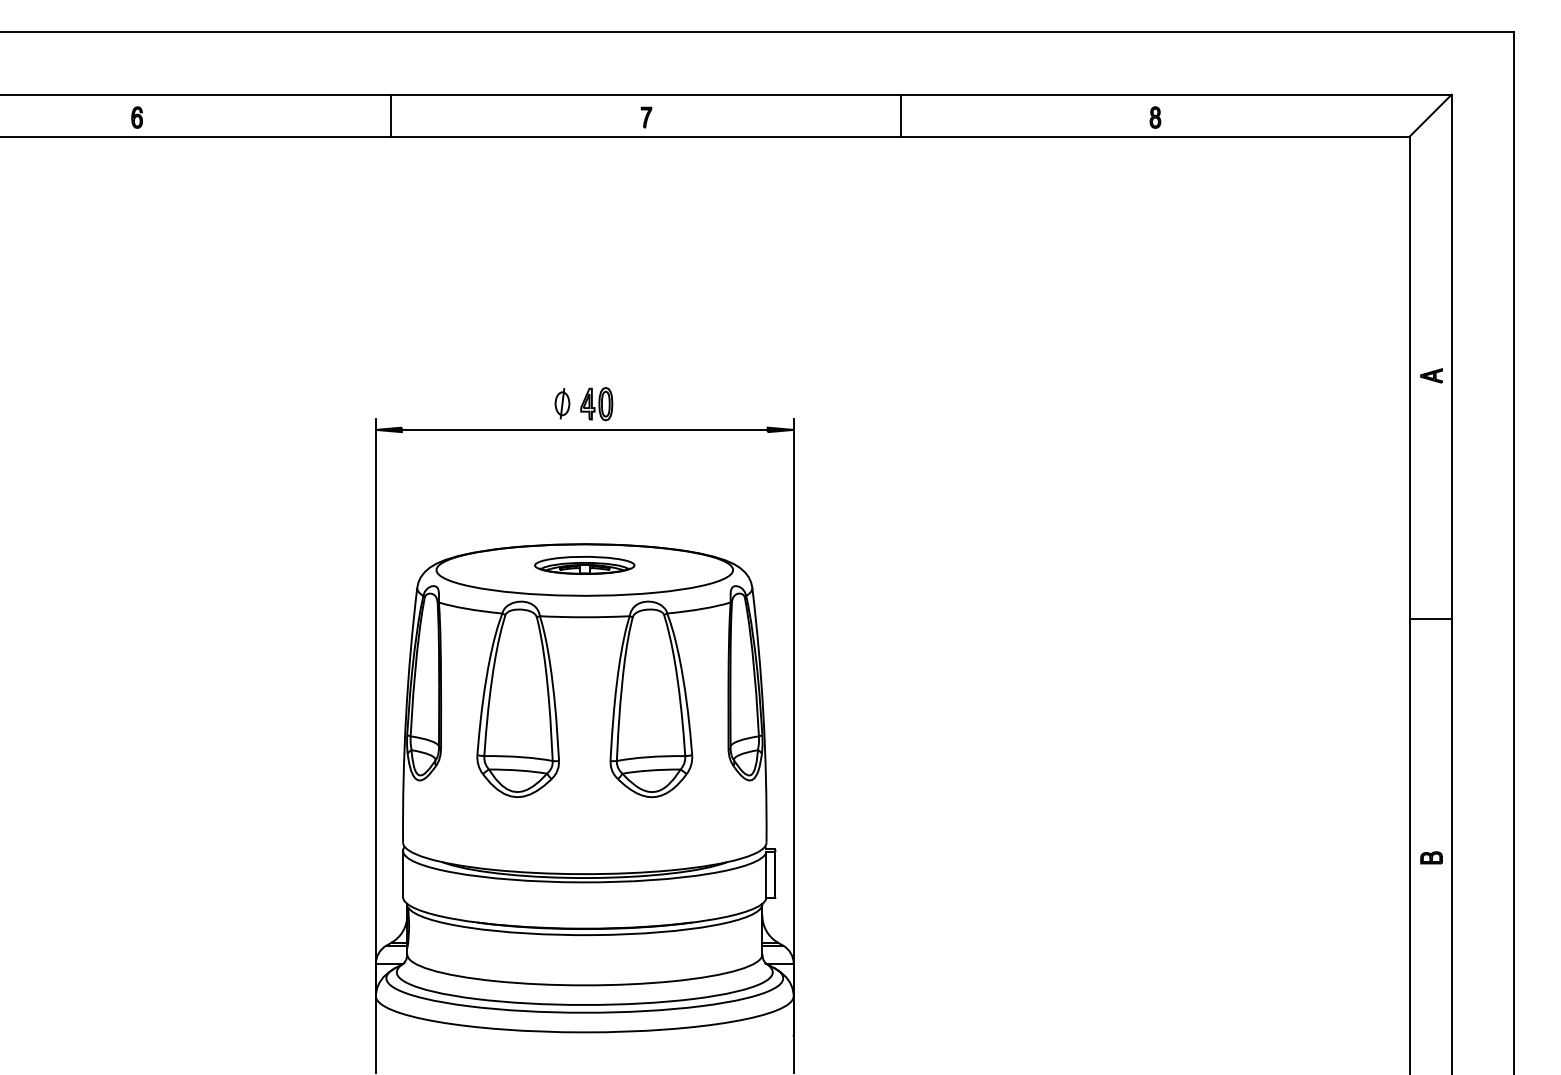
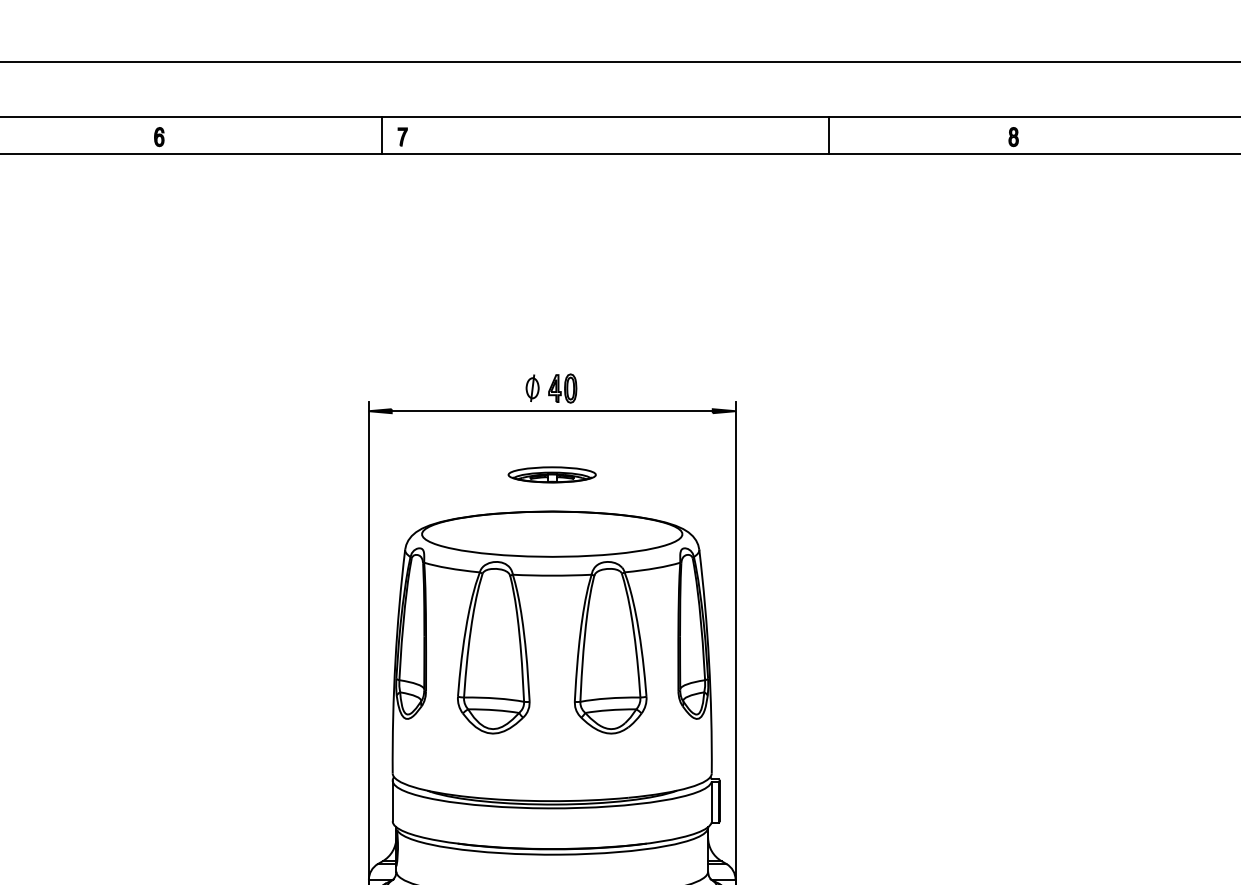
part: (646, 117) -> (402, 136), moved
part: (1155, 117) -> (1013, 136), moved
part: (584, 564) -> (551, 474), moved

